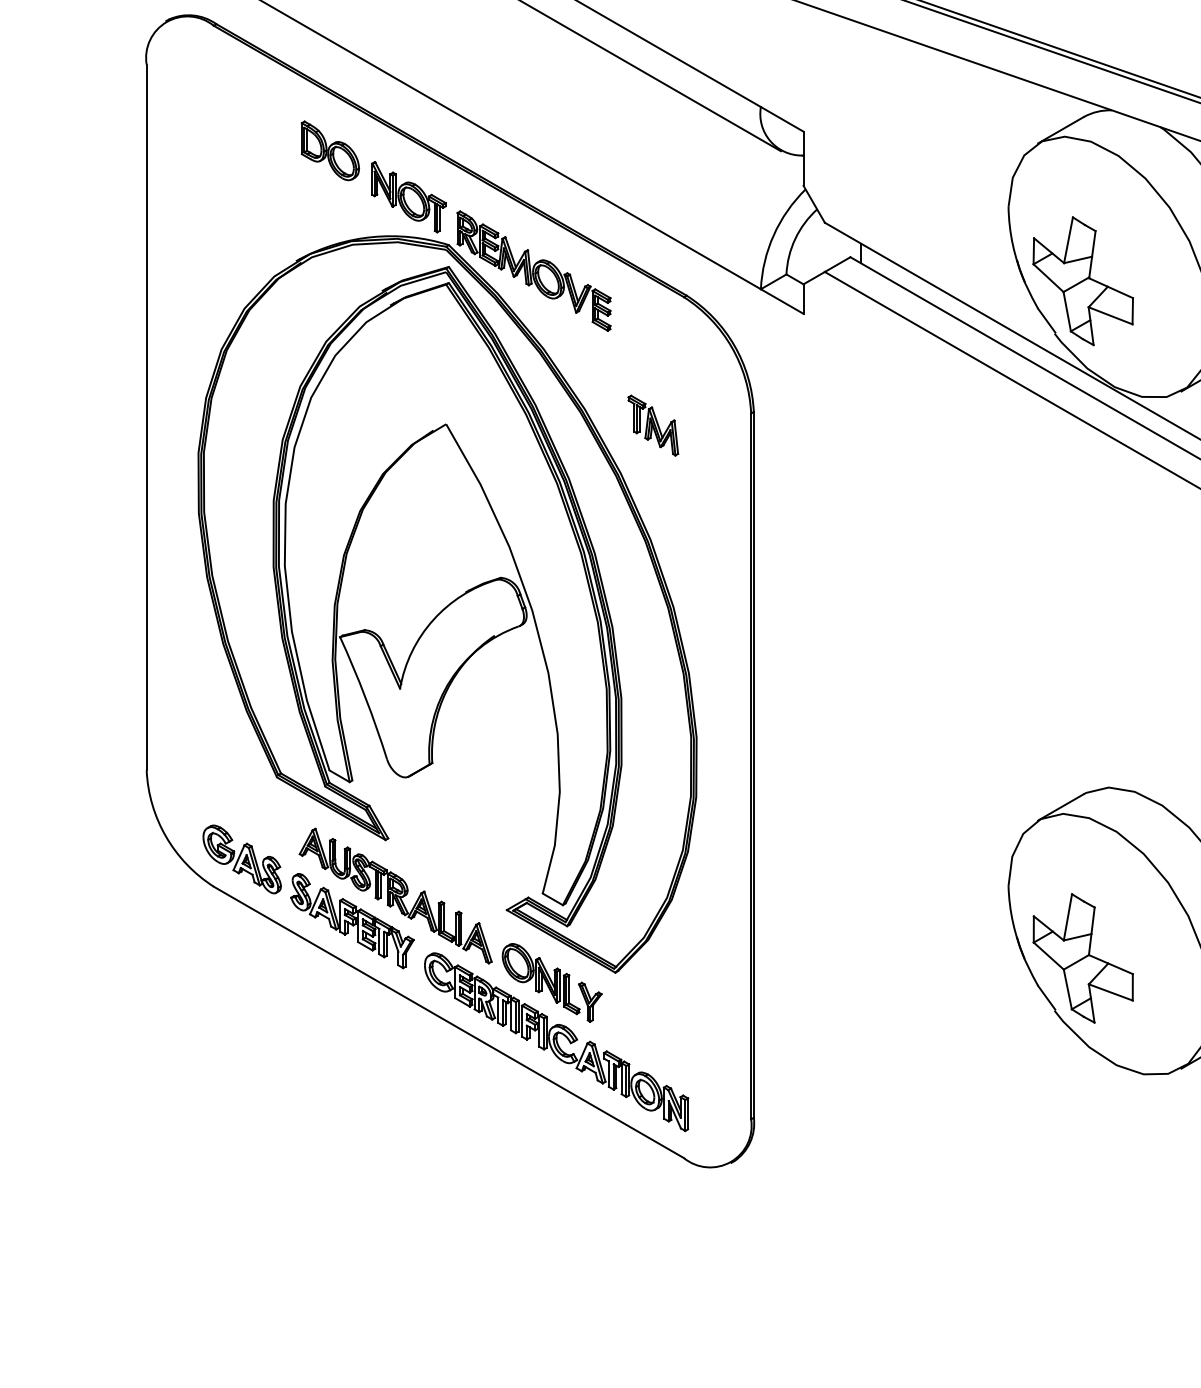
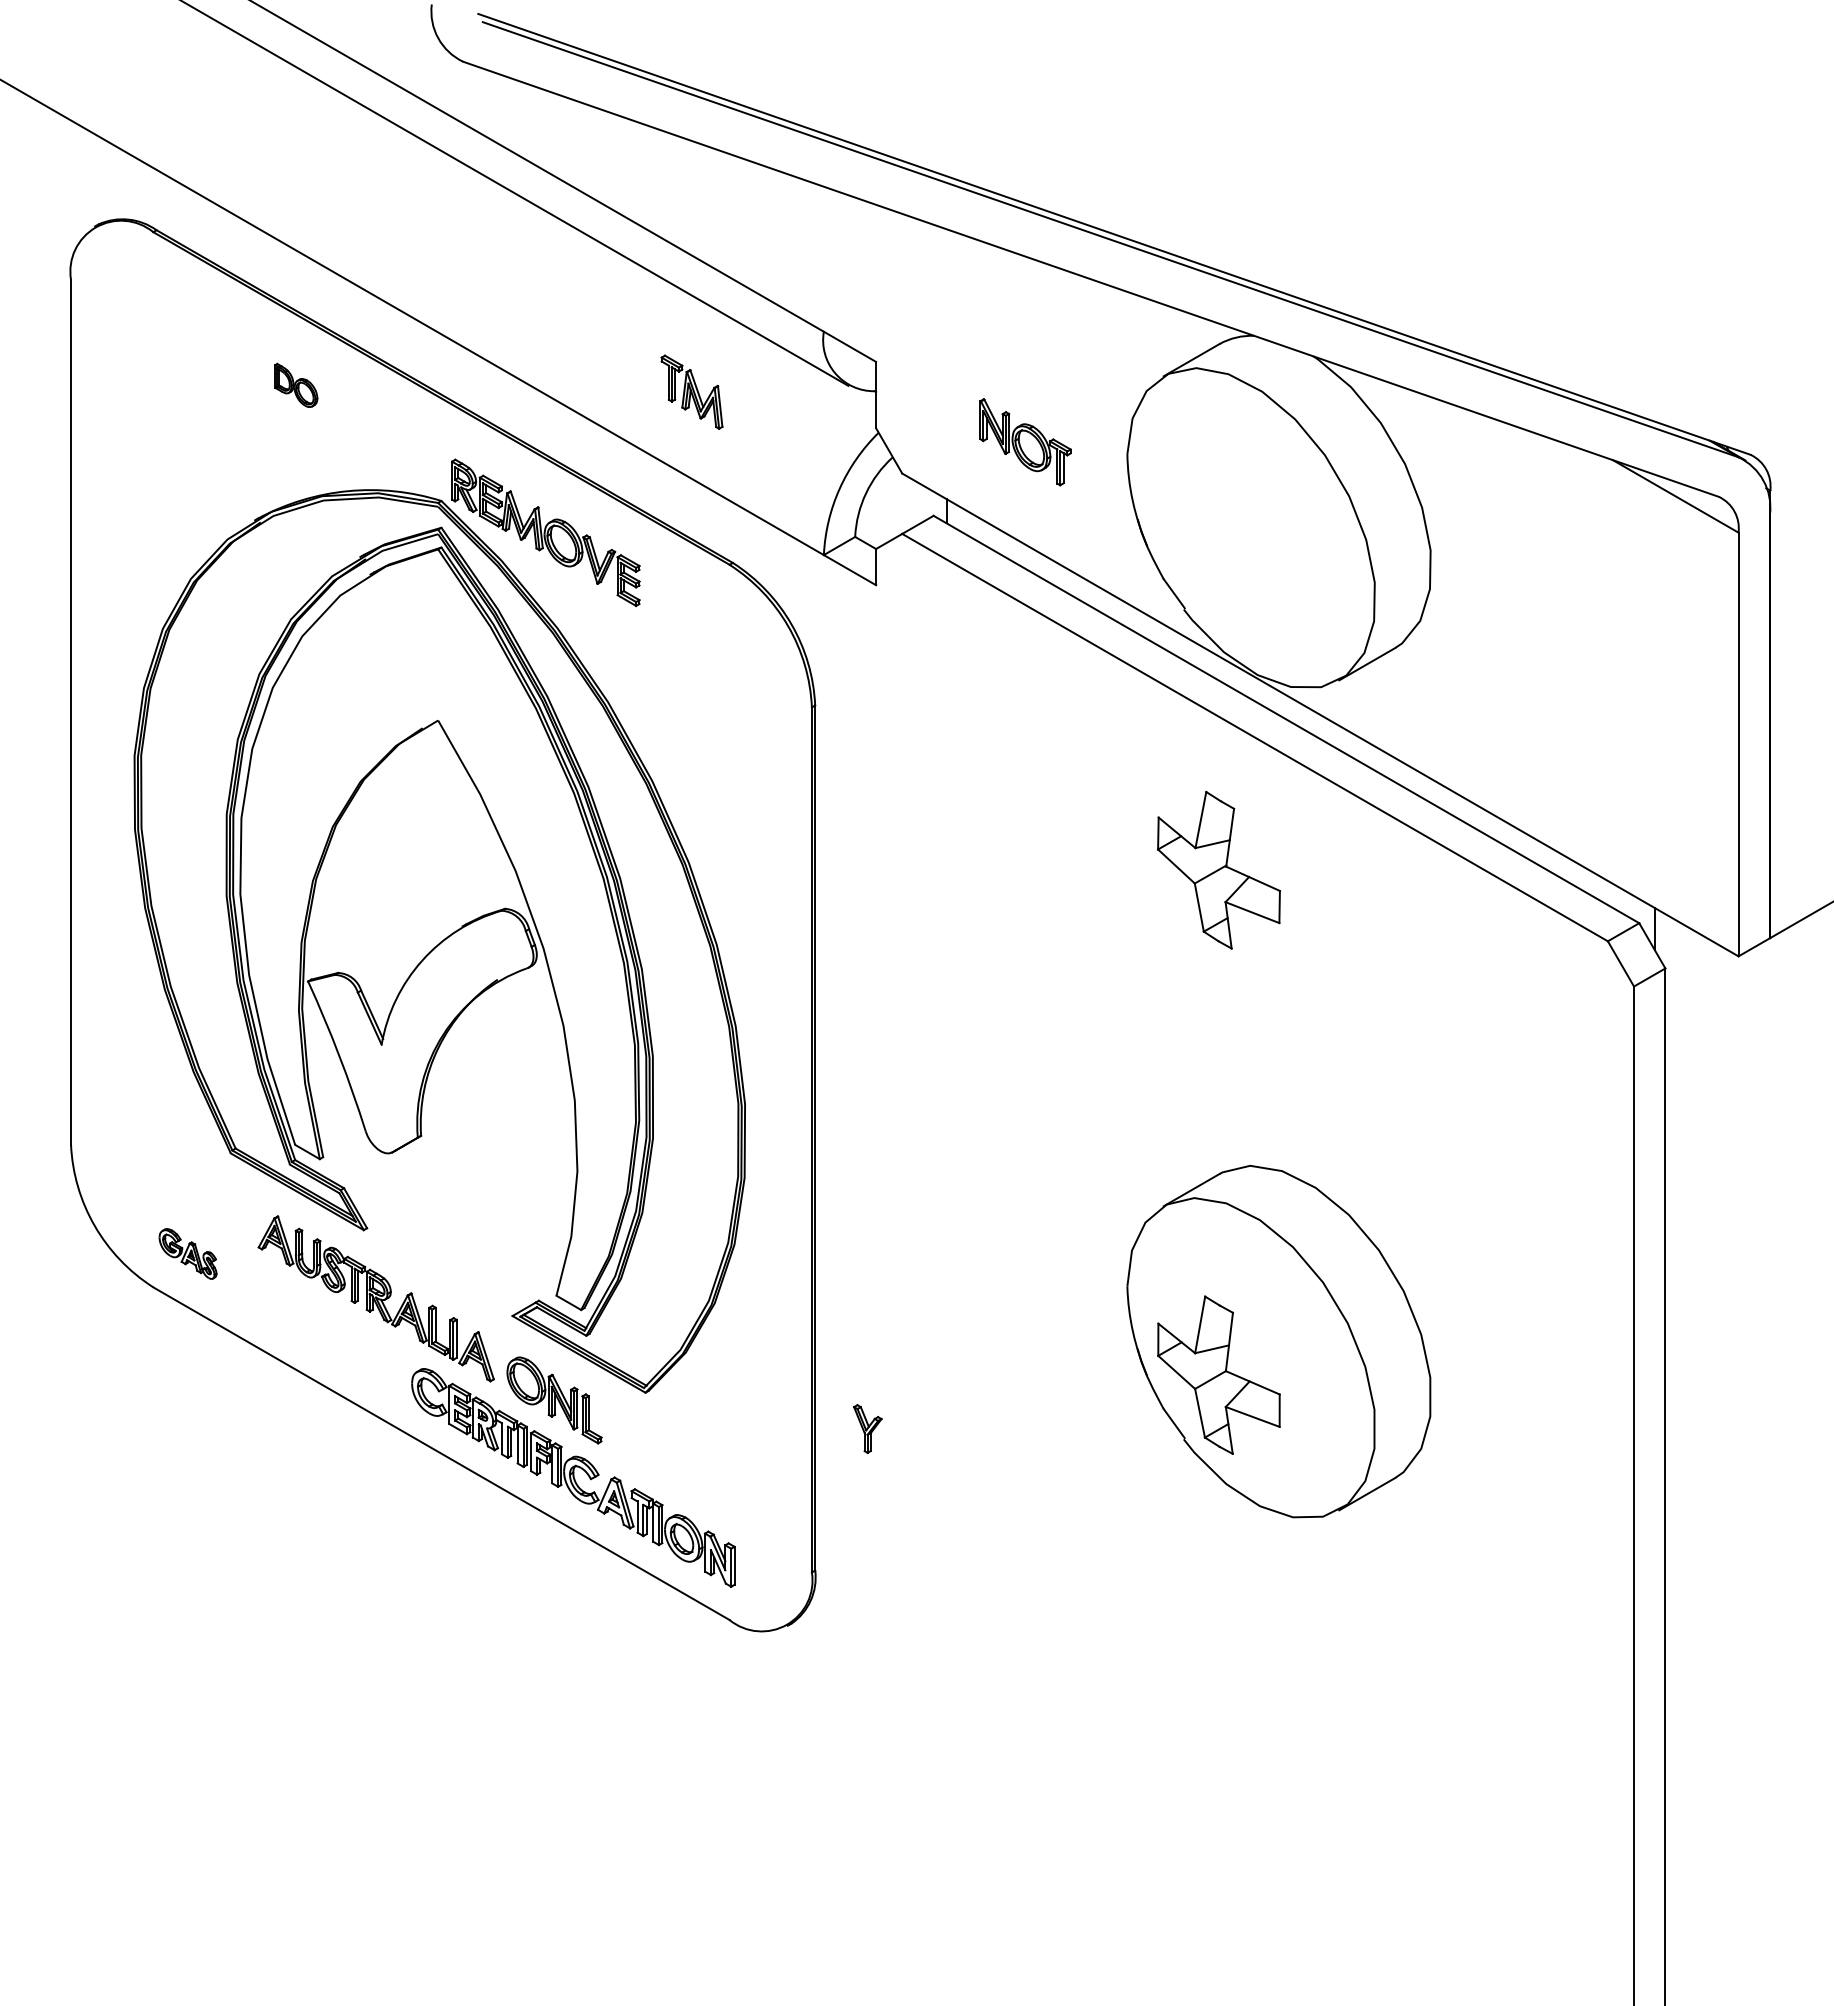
part: (330, 150) -> (296, 385), size x0.6
part: (408, 197) -> (1025, 442), moved
part: (1082, 281) -> (1218, 870), moved
part: (652, 425) -> (691, 391), moved
part: (241, 859) -> (187, 1253), size x0.6
part: (352, 921) -> (323, 1329), removed
part: (590, 1001) -> (867, 1428), moved

